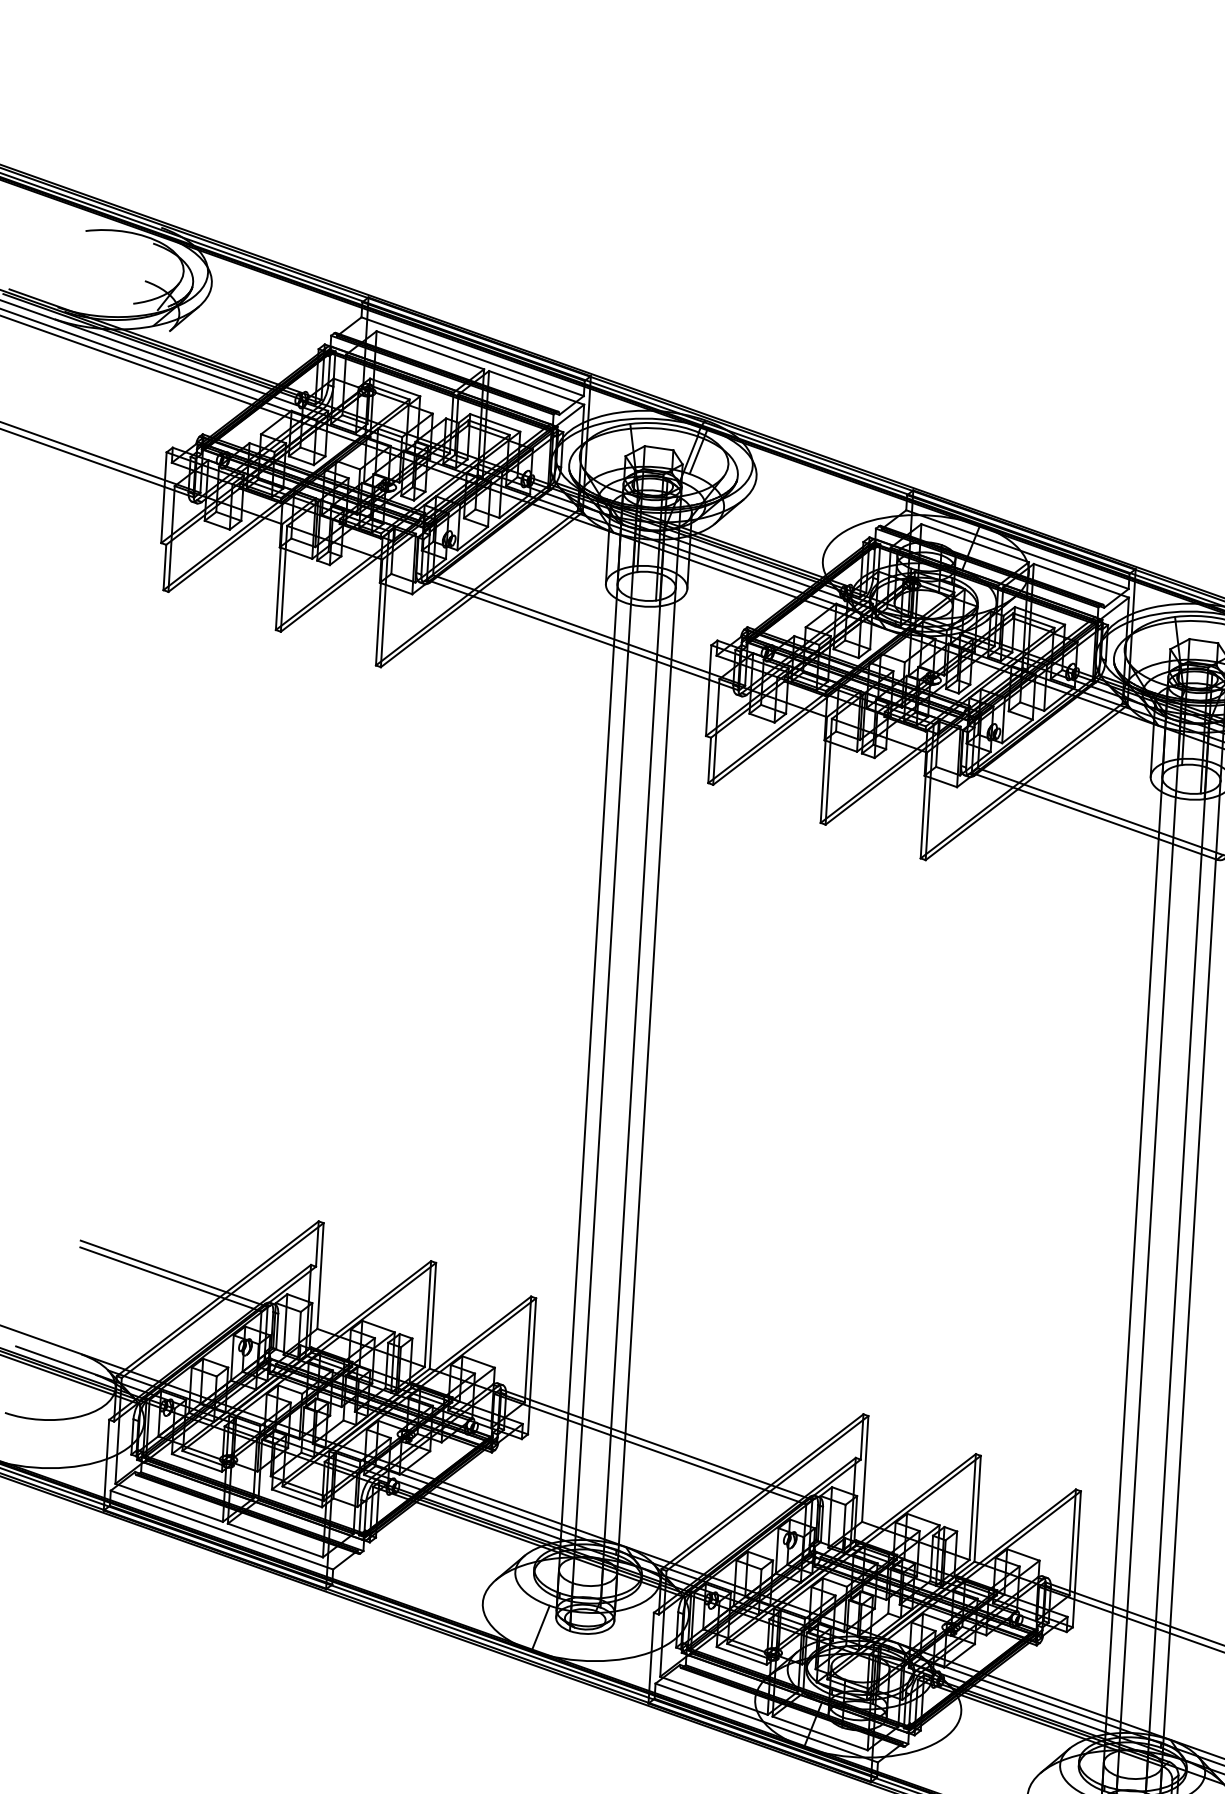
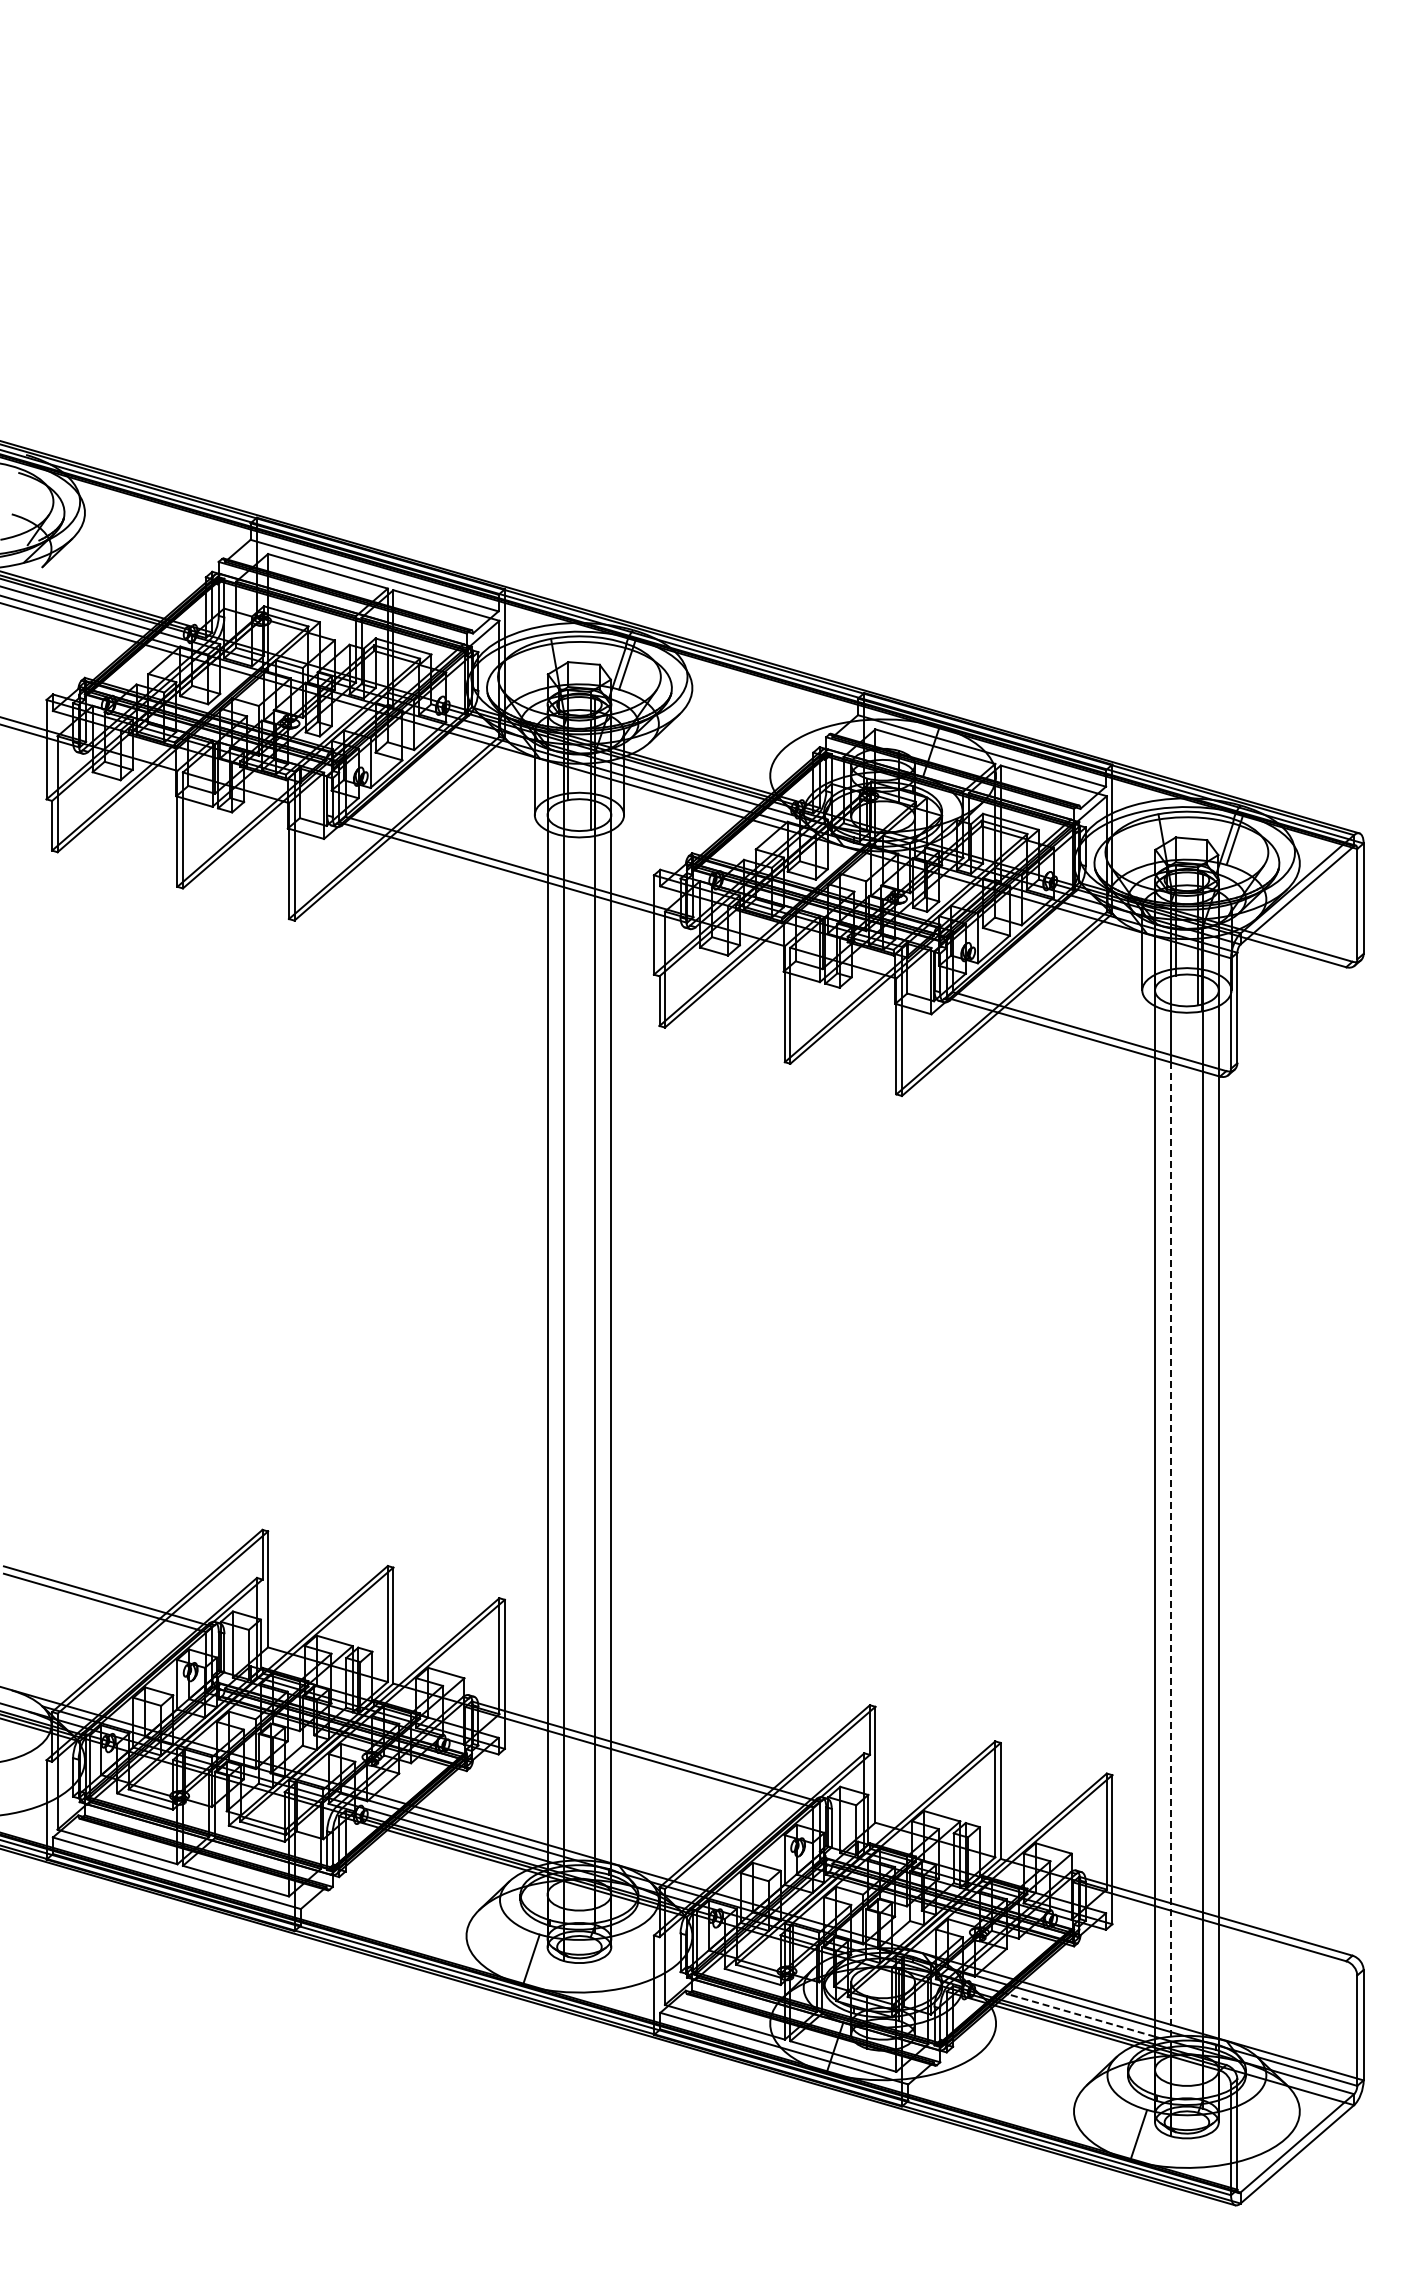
line: (1145, 1294) -> (1170, 1556), solid -> dashed
line: (1039, 1708) -> (1081, 2015), solid -> dashed

